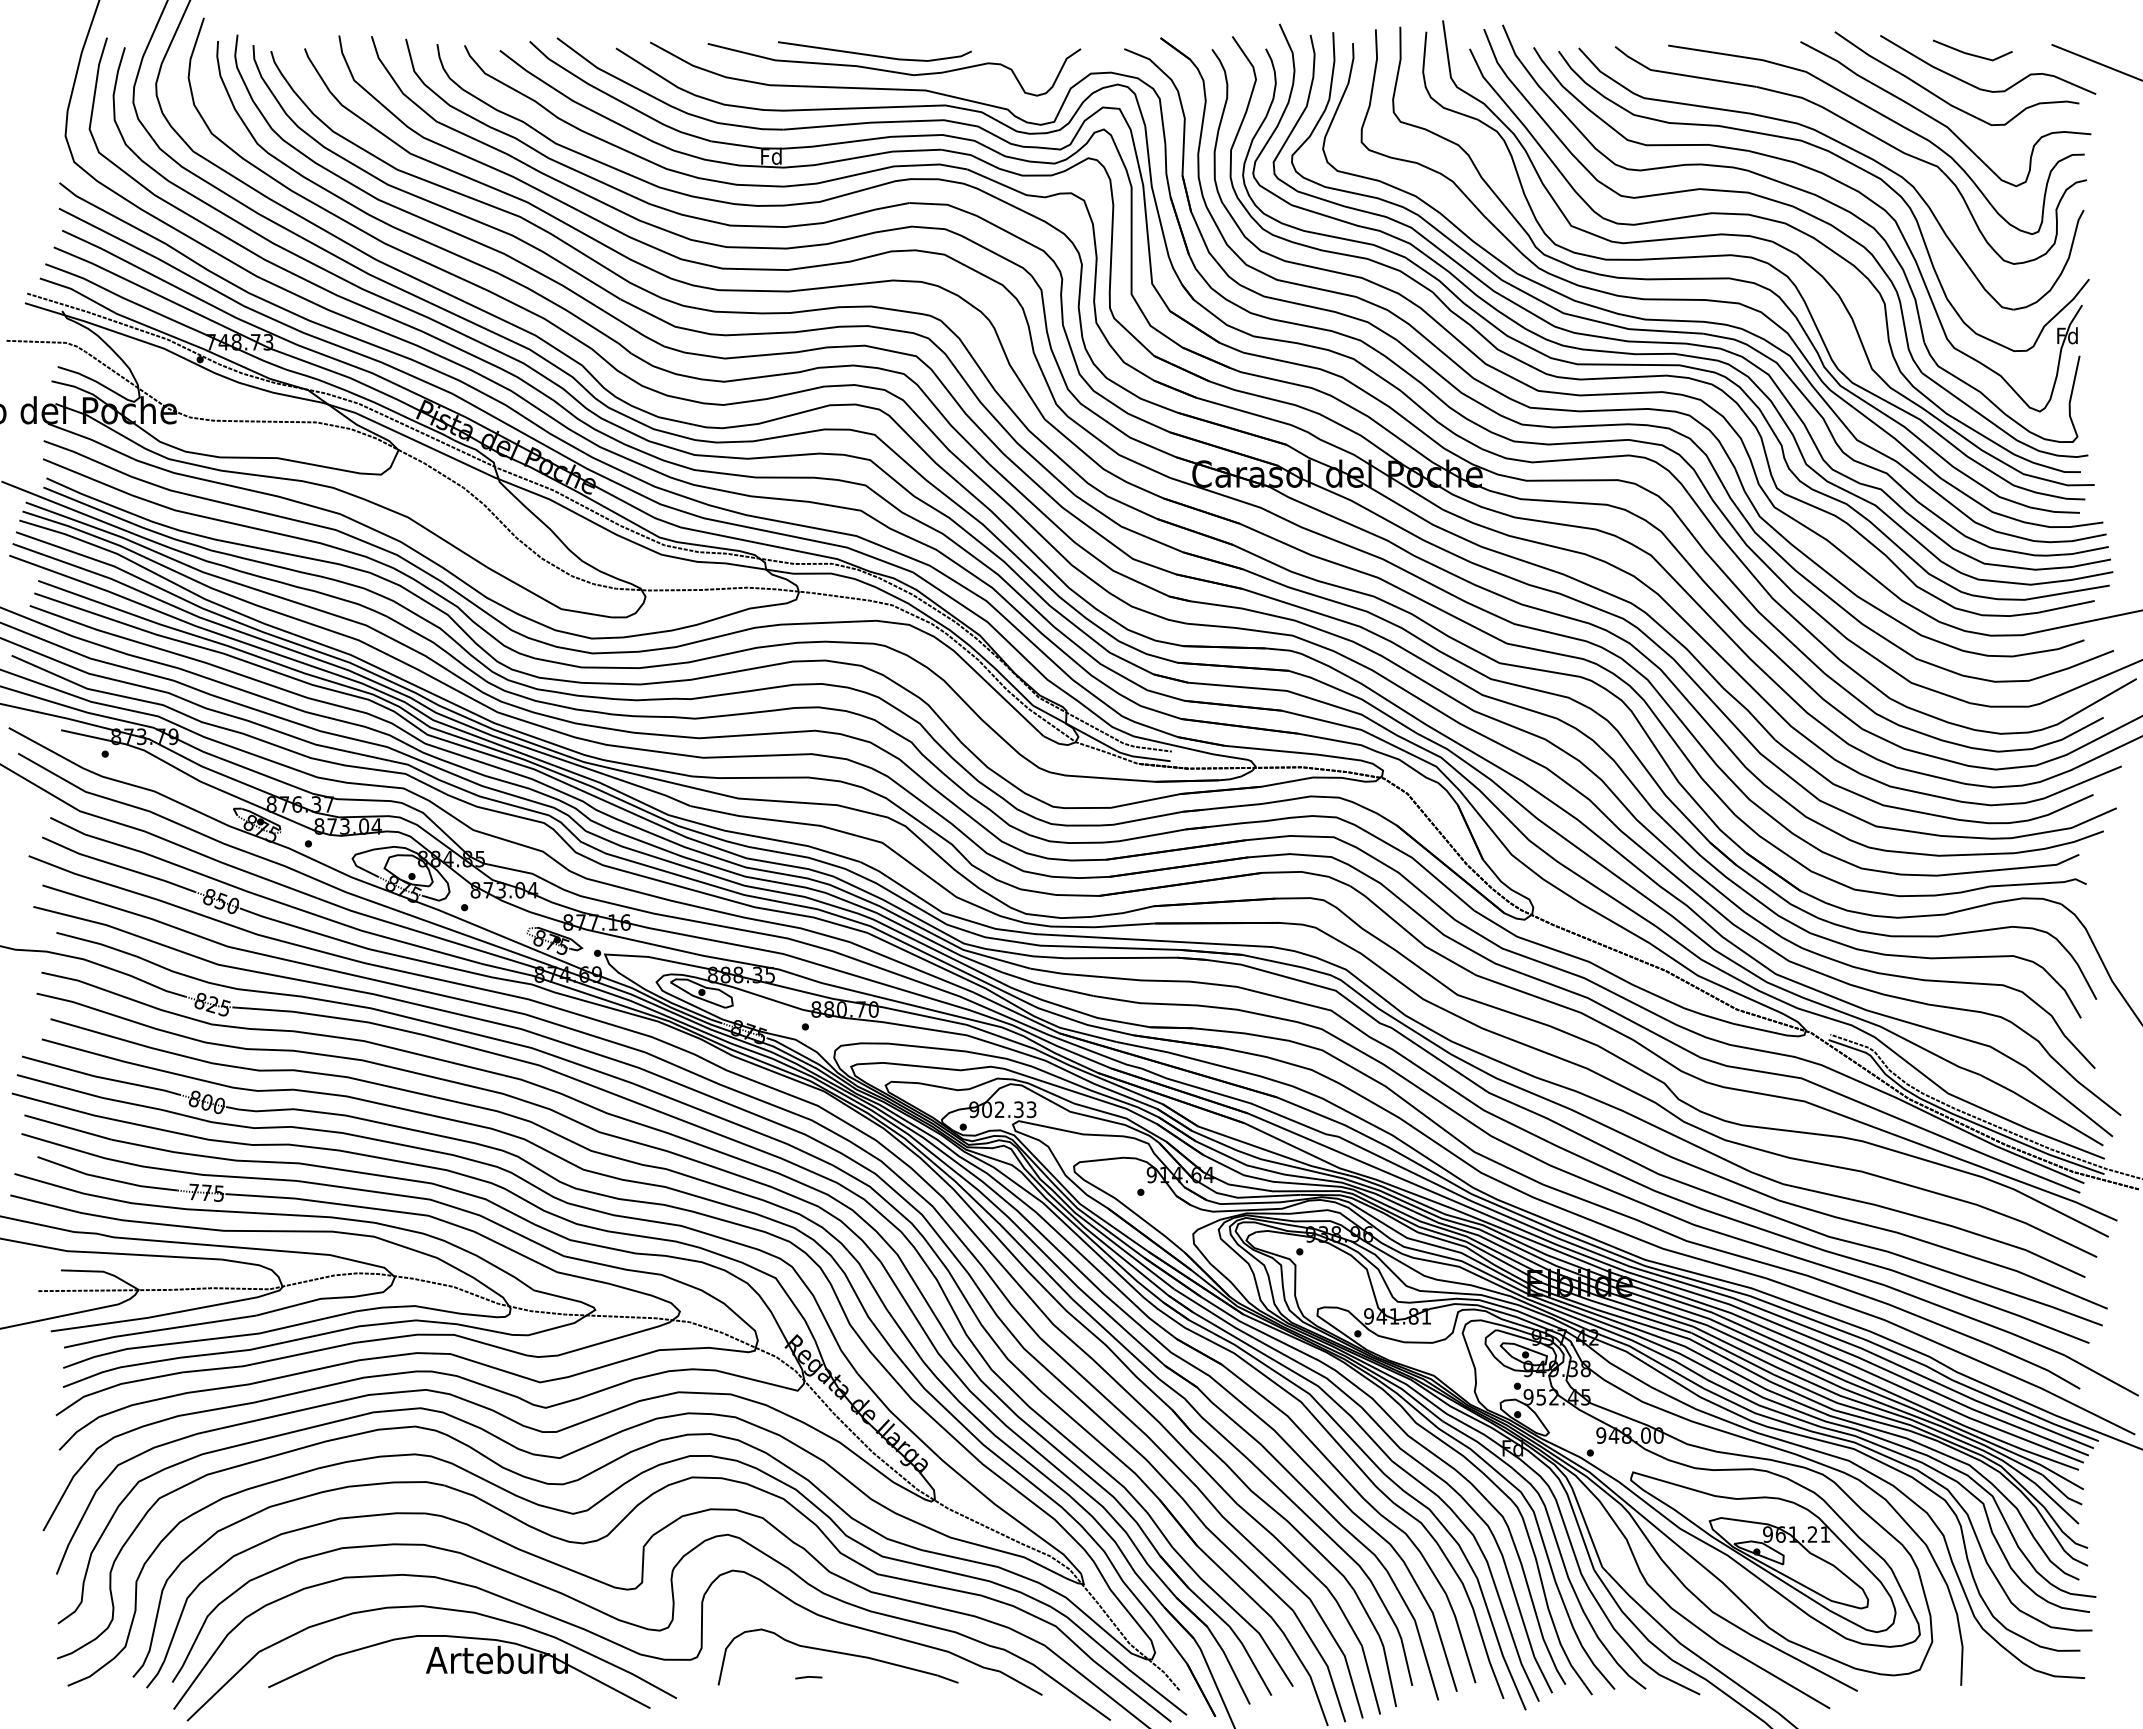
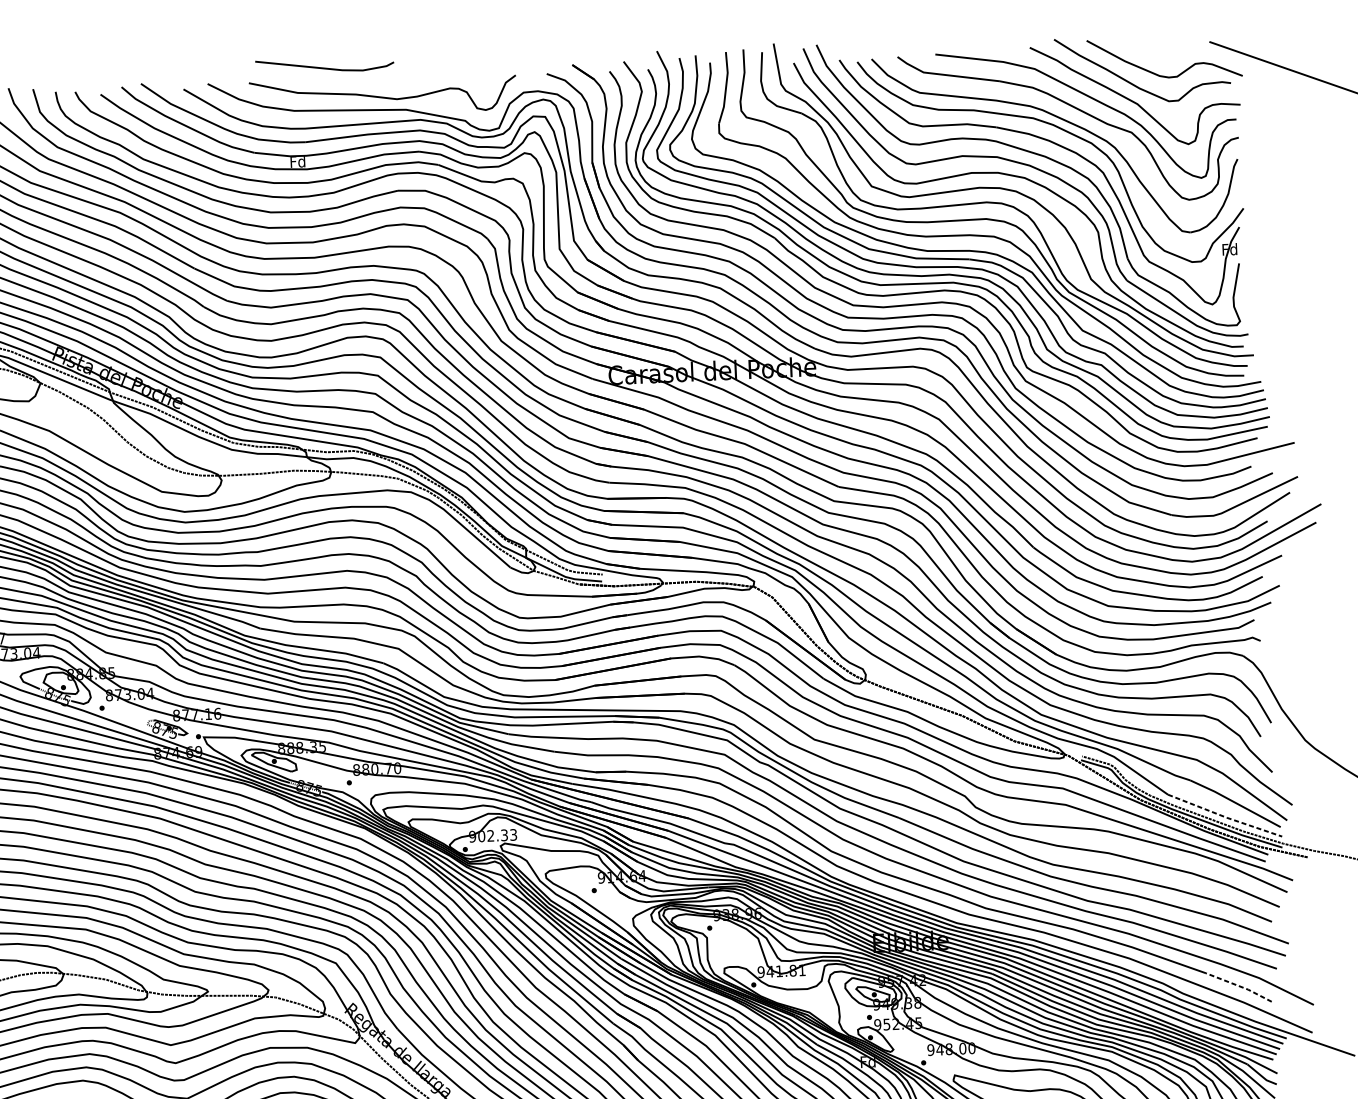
line: (1971, 53) -> (1152, 50), removed
line: (873, 54) -> (323, 67), moved
line: (2026, 1128) -> (1225, 817), solid -> dashed
line: (2036, 1365) -> (1239, 986), solid -> dashed

